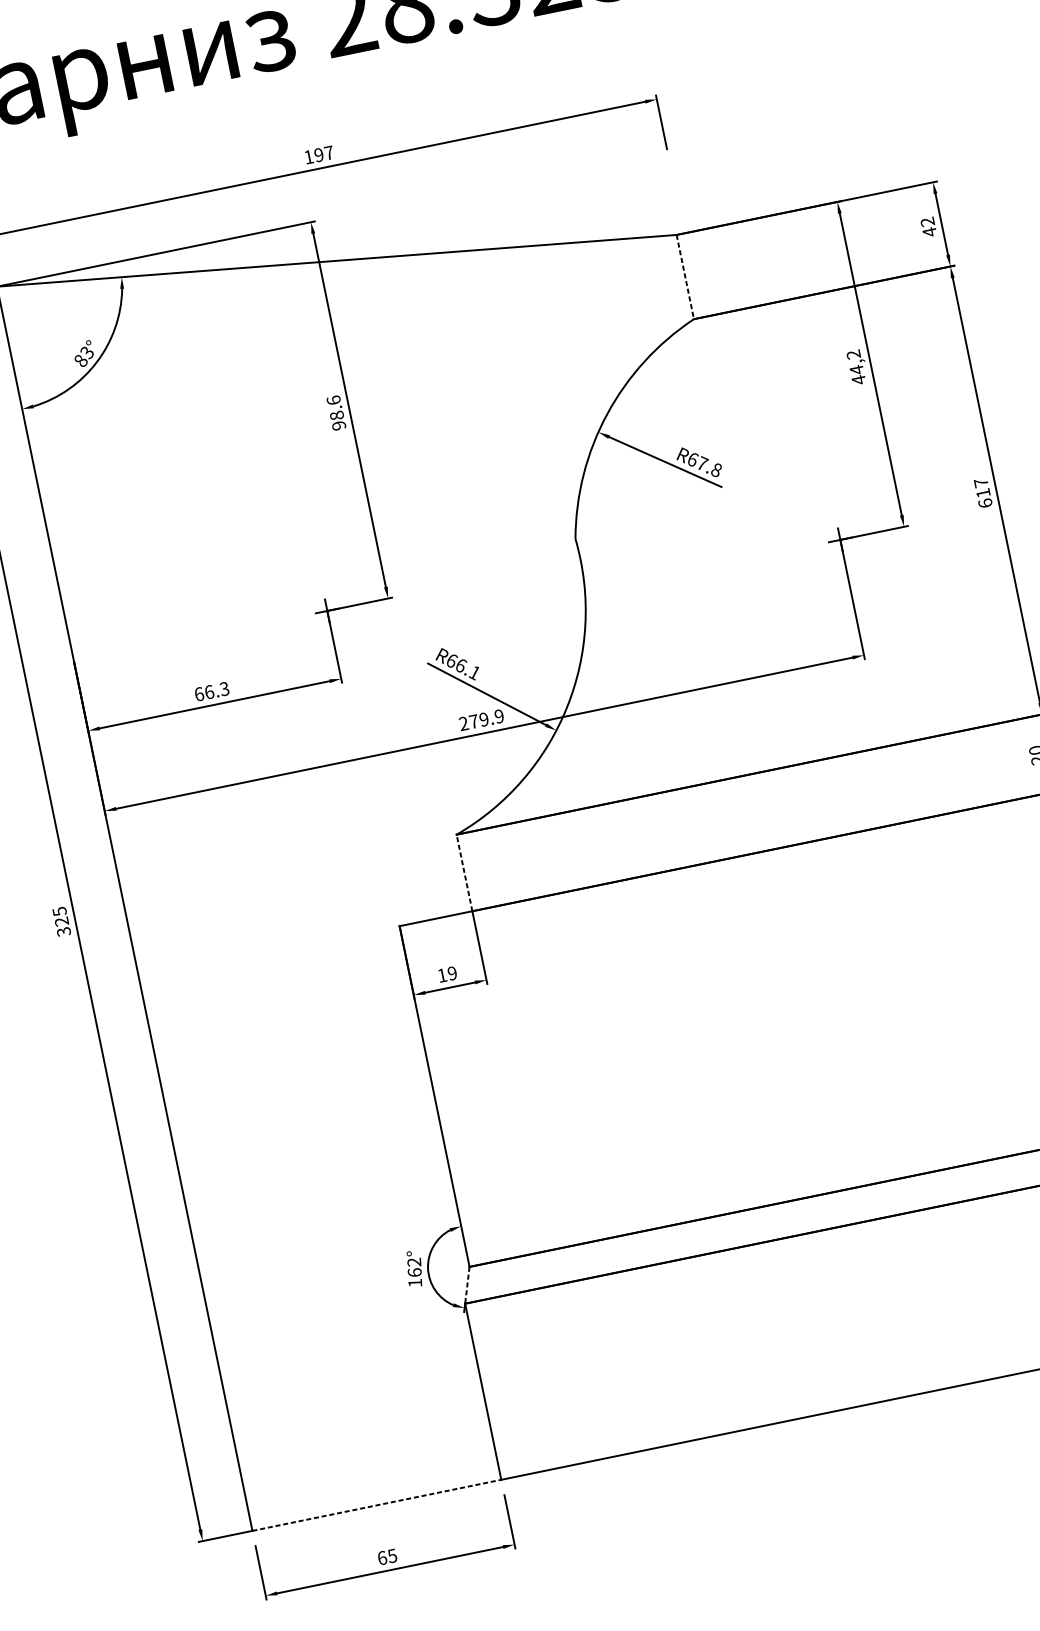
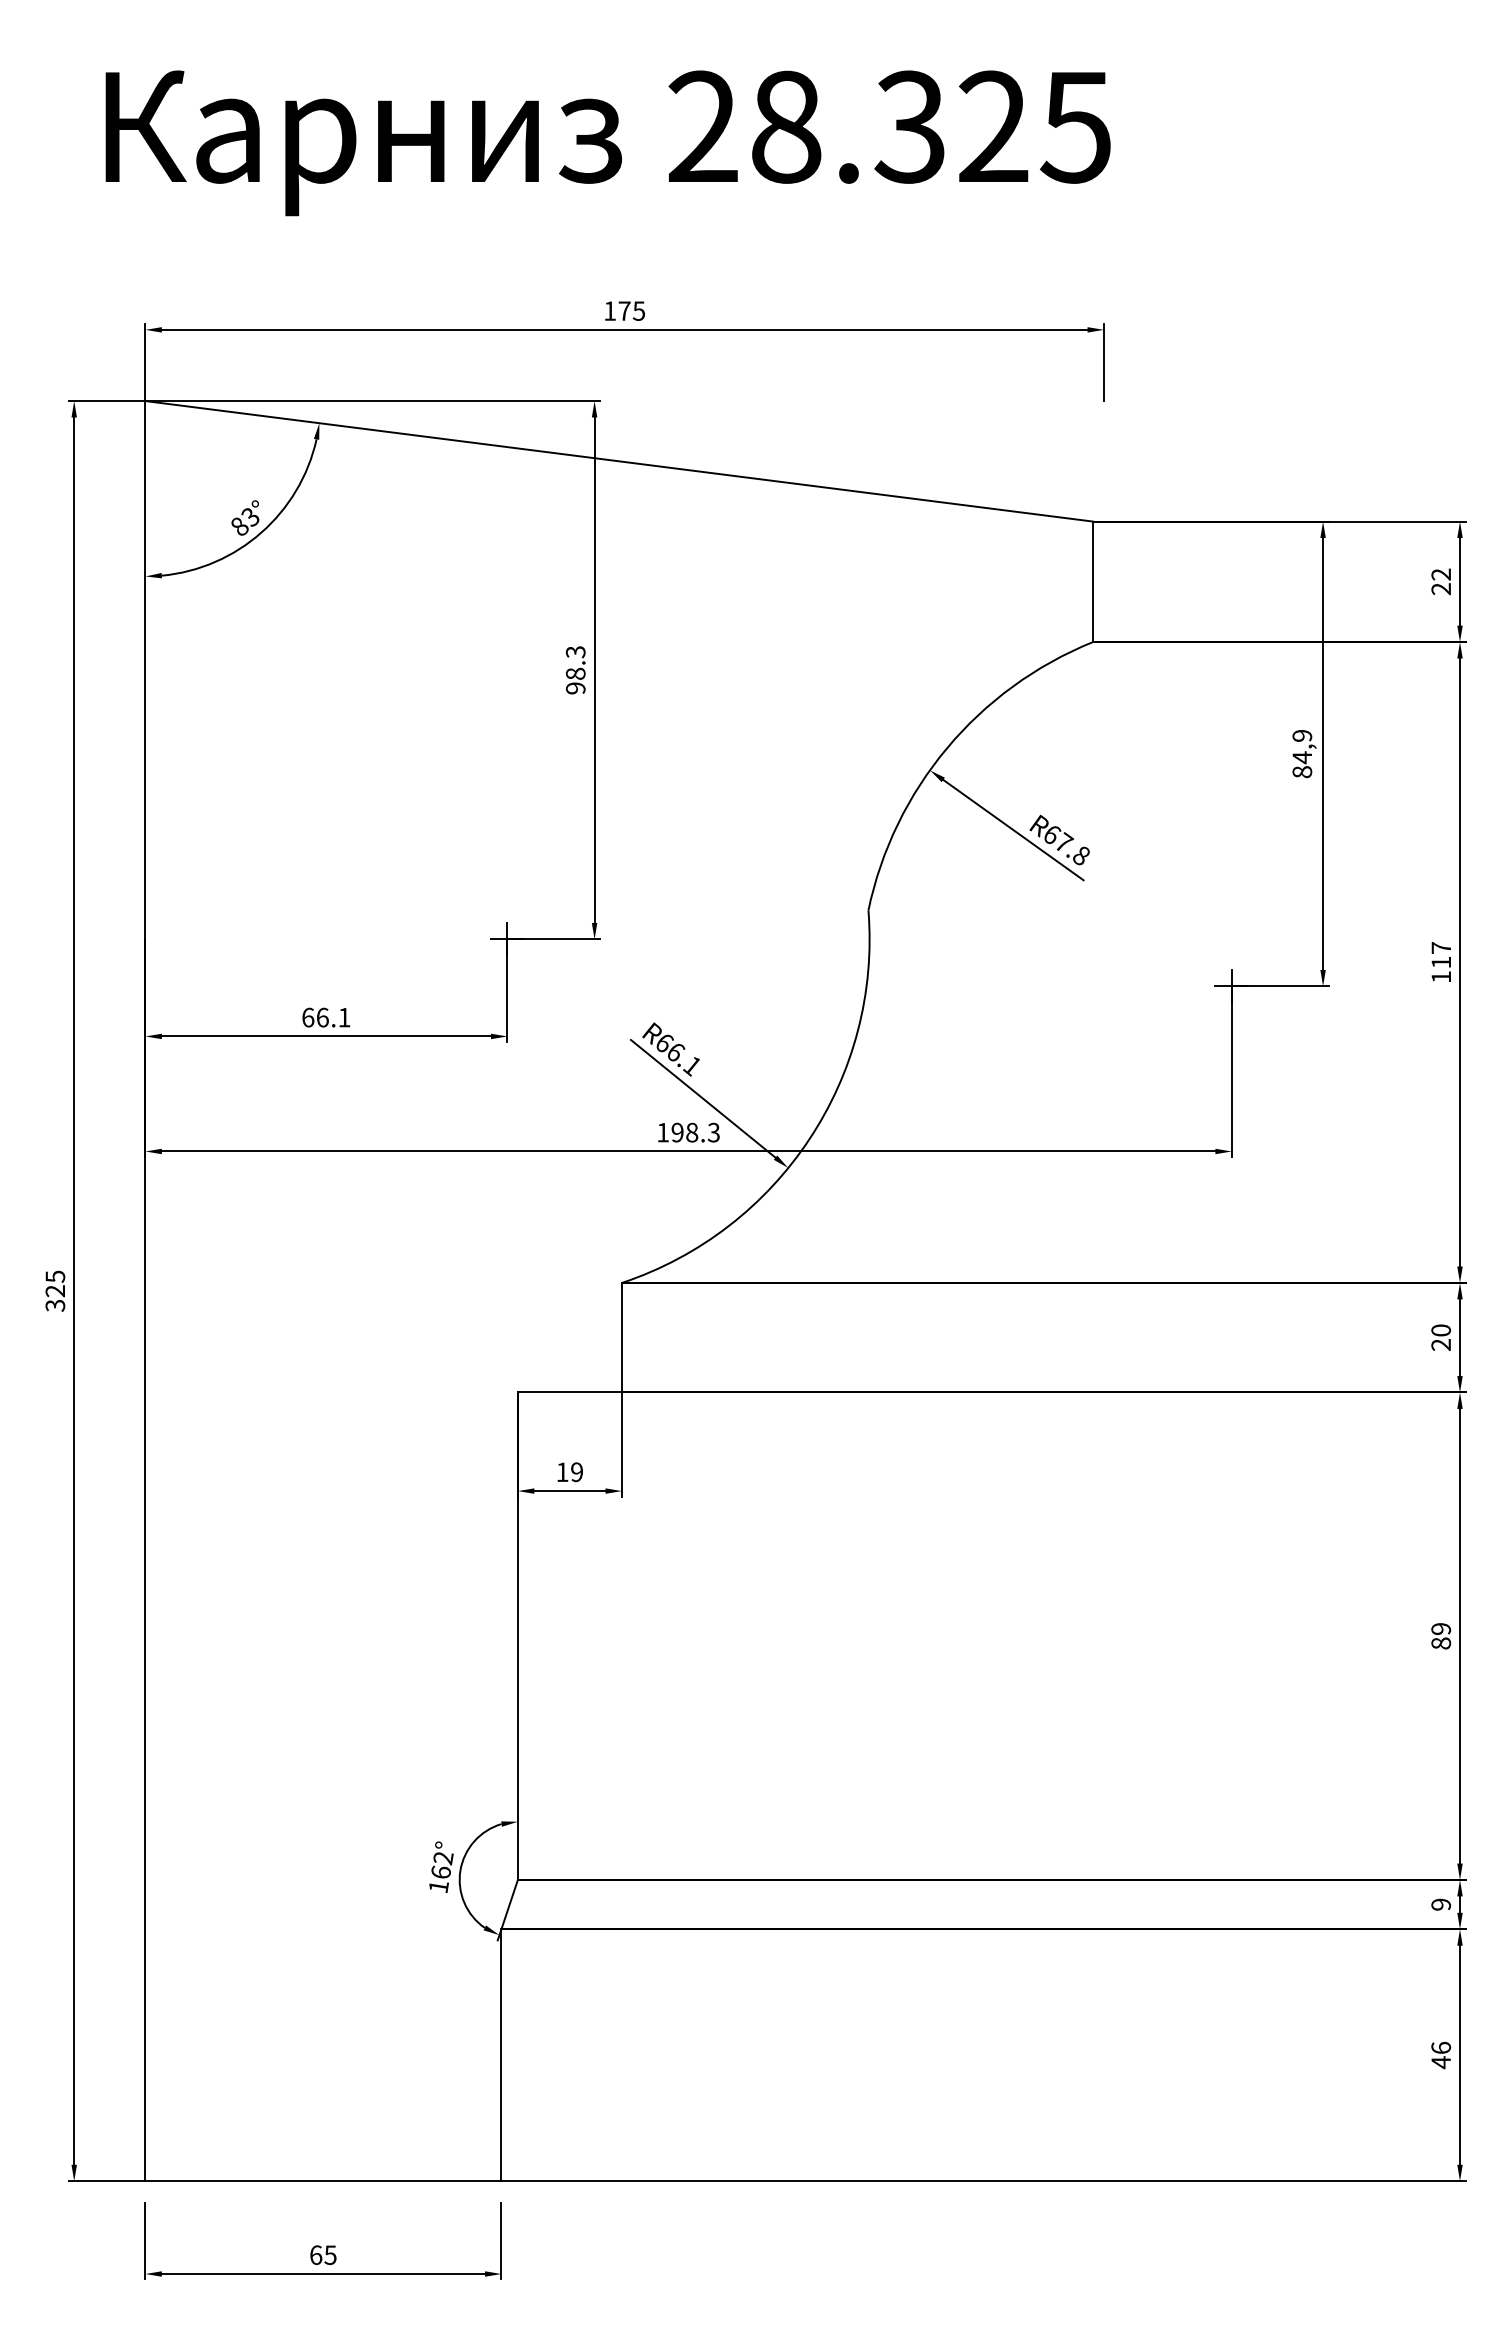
text: (323, 153) -> (631, 310), 197 -> 175
text: (929, 231) -> (1440, 588), 42 -> 22
line: (685, 277) -> (1093, 582), dashed -> solid
text: (856, 367) -> (1302, 753), 44,2 -> 84,9
text: (333, 400) -> (575, 652), 98.6 -> 98.3
text: (985, 502) -> (1441, 976), 617 -> 117
text: (224, 688) -> (344, 1017), 66.3 -> 66.1
text: (481, 719) -> (688, 1132), 279.9 -> 198.3
line: (464, 872) -> (621, 1337), dashed -> solid
line: (467, 1285) -> (509, 1904), dashed -> solid
line: (376, 1505) -> (323, 2181), dashed -> solid

